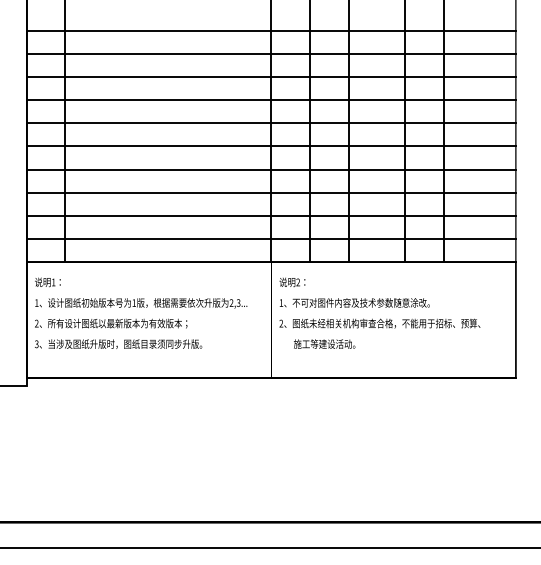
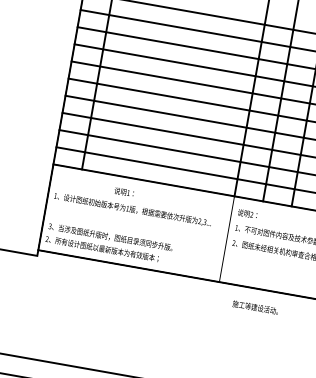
text: (47, 282) -> (123, 192), moved
text: (111, 323) -> (102, 248), moved
text: (324, 343) -> (255, 307), moved

